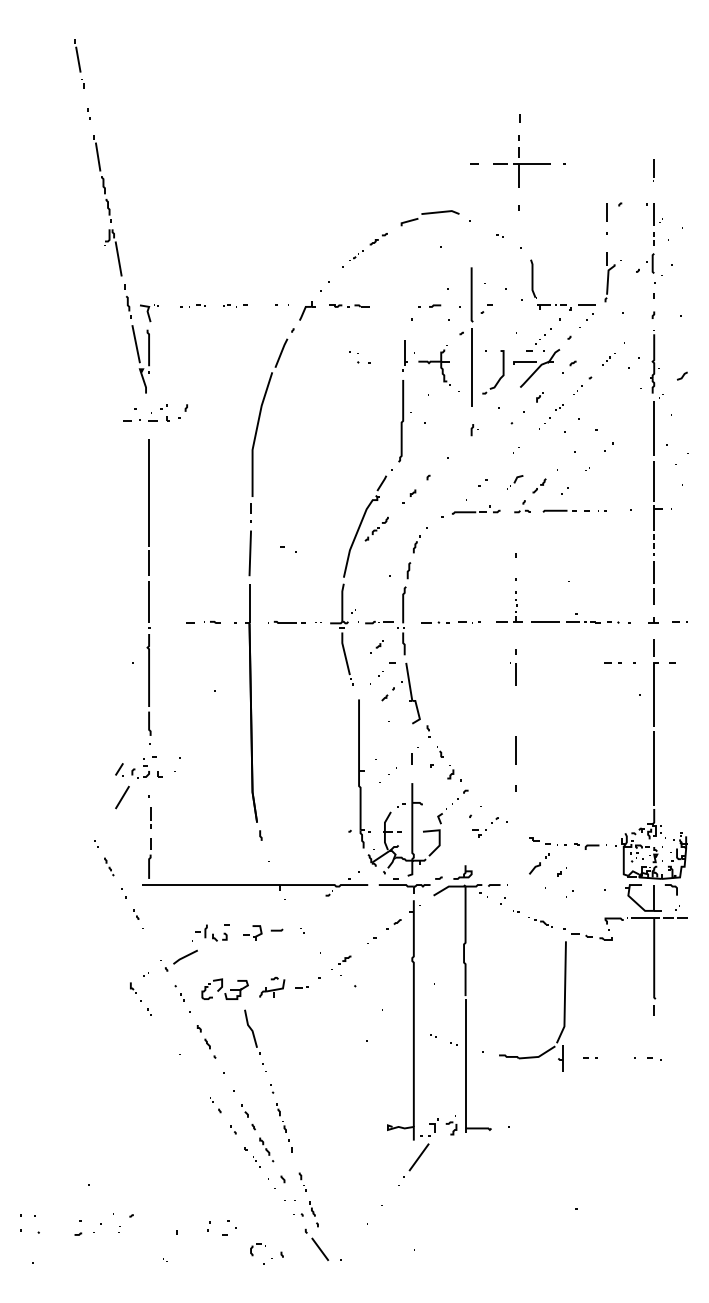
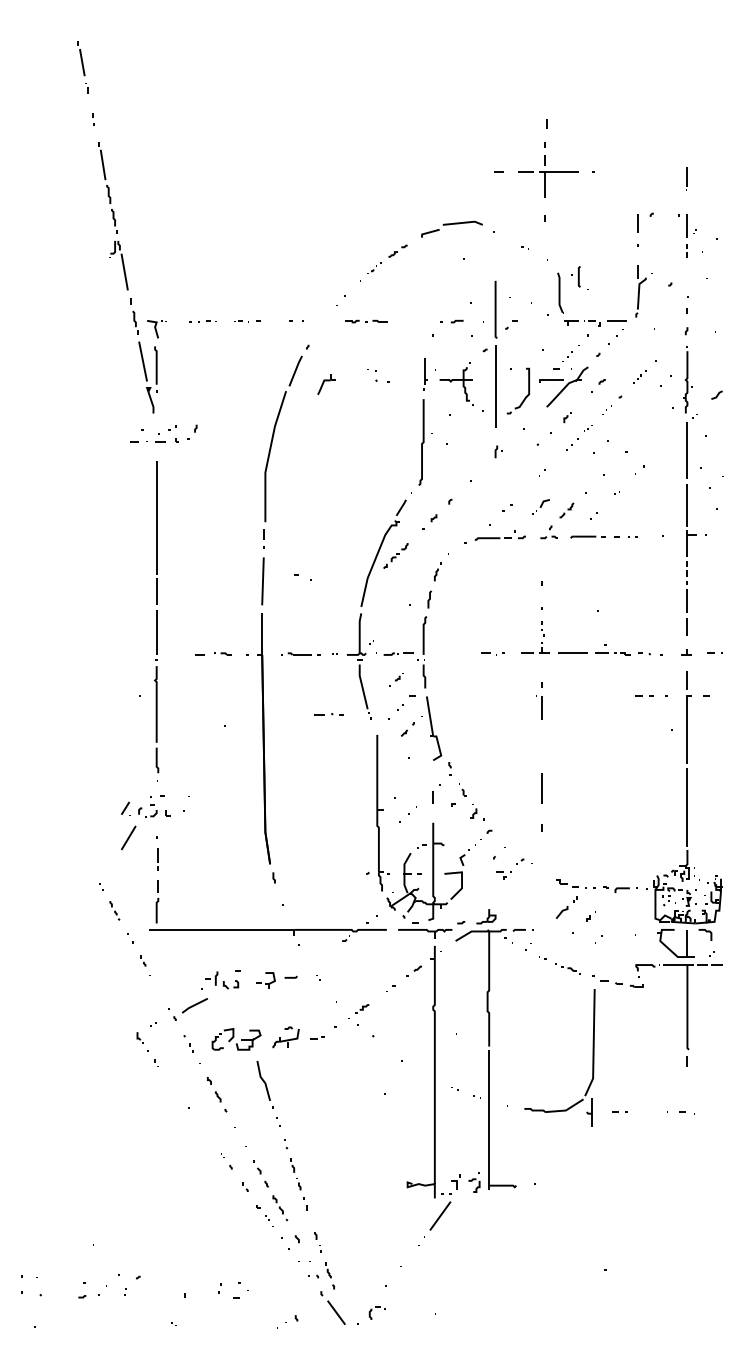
part: (653, 264) -> (579, 277), moved
part: (307, 310) -> (326, 384), moved
part: (435, 622) -> (328, 714), moved
part: (257, 1249) -> (376, 1312), moved

